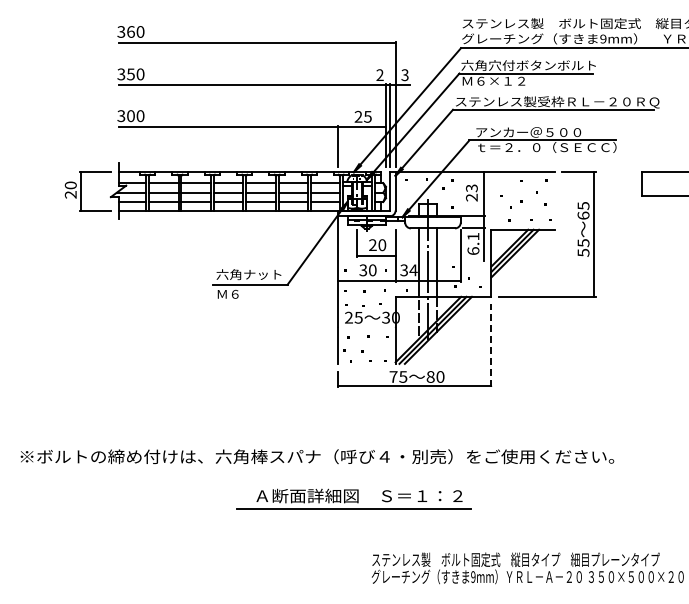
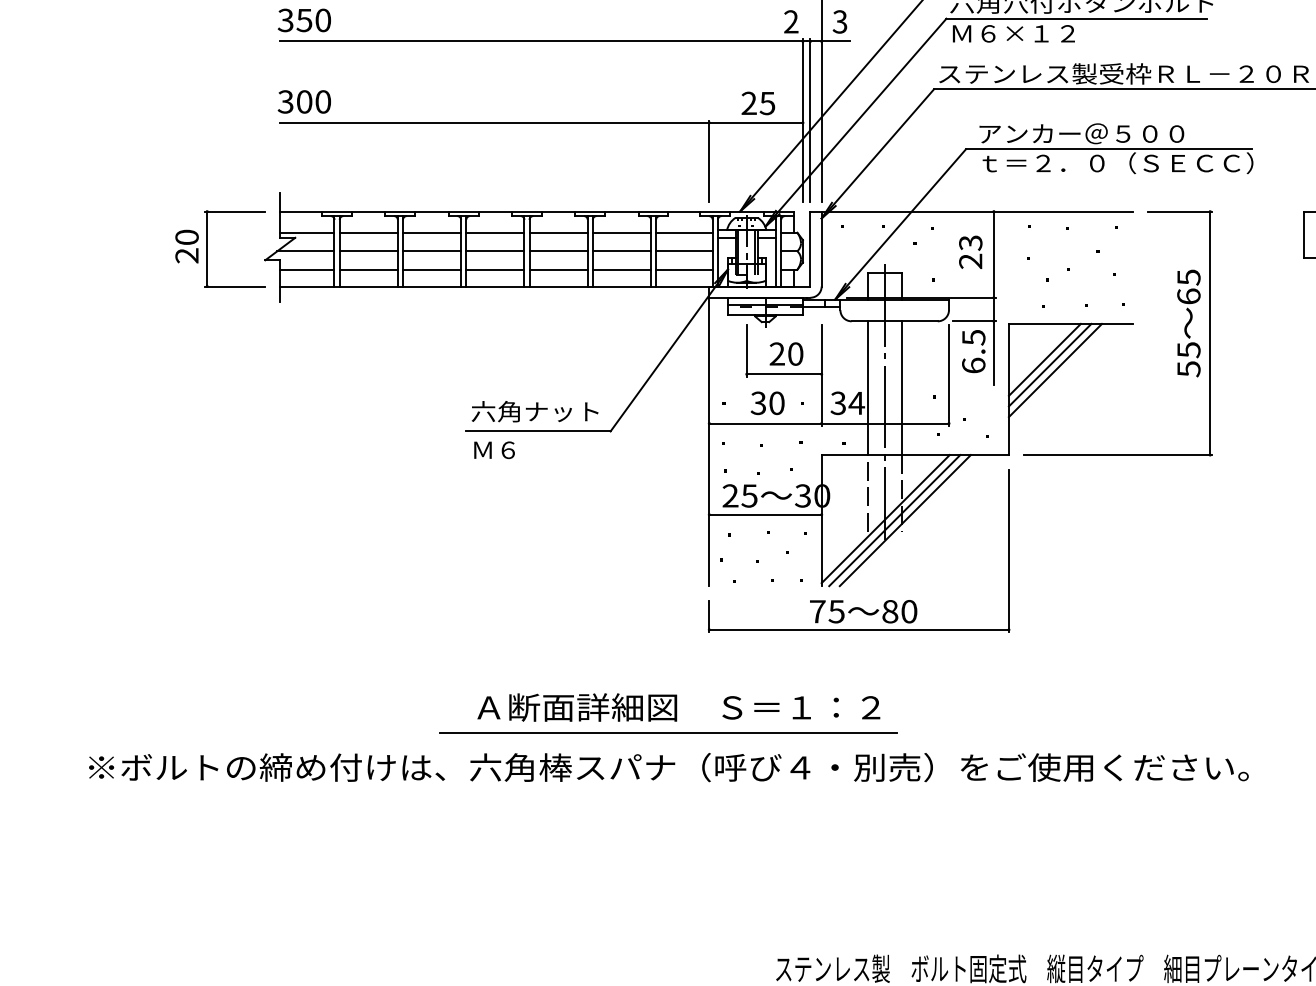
text: (473, 236) -> (973, 337), 6.1 -> 6.5
line: (366, 327) -> (764, 514), added
line: (491, 345) -> (1009, 550), dashed -> solid
part: (353, 498) -> (667, 712), moved

